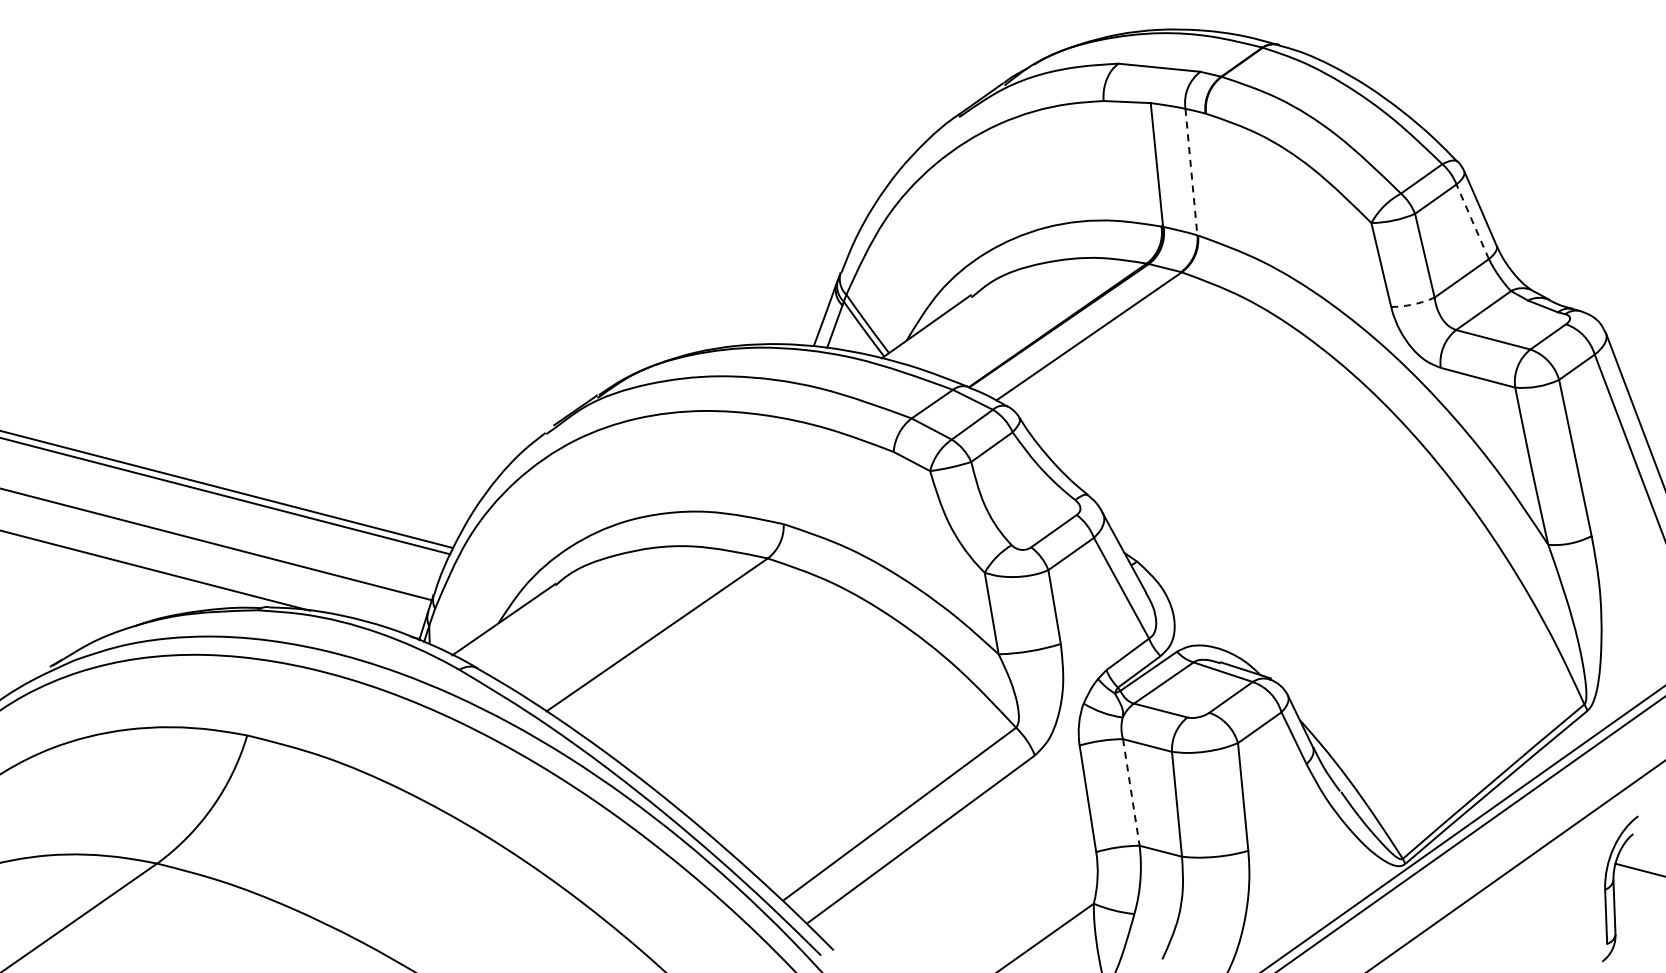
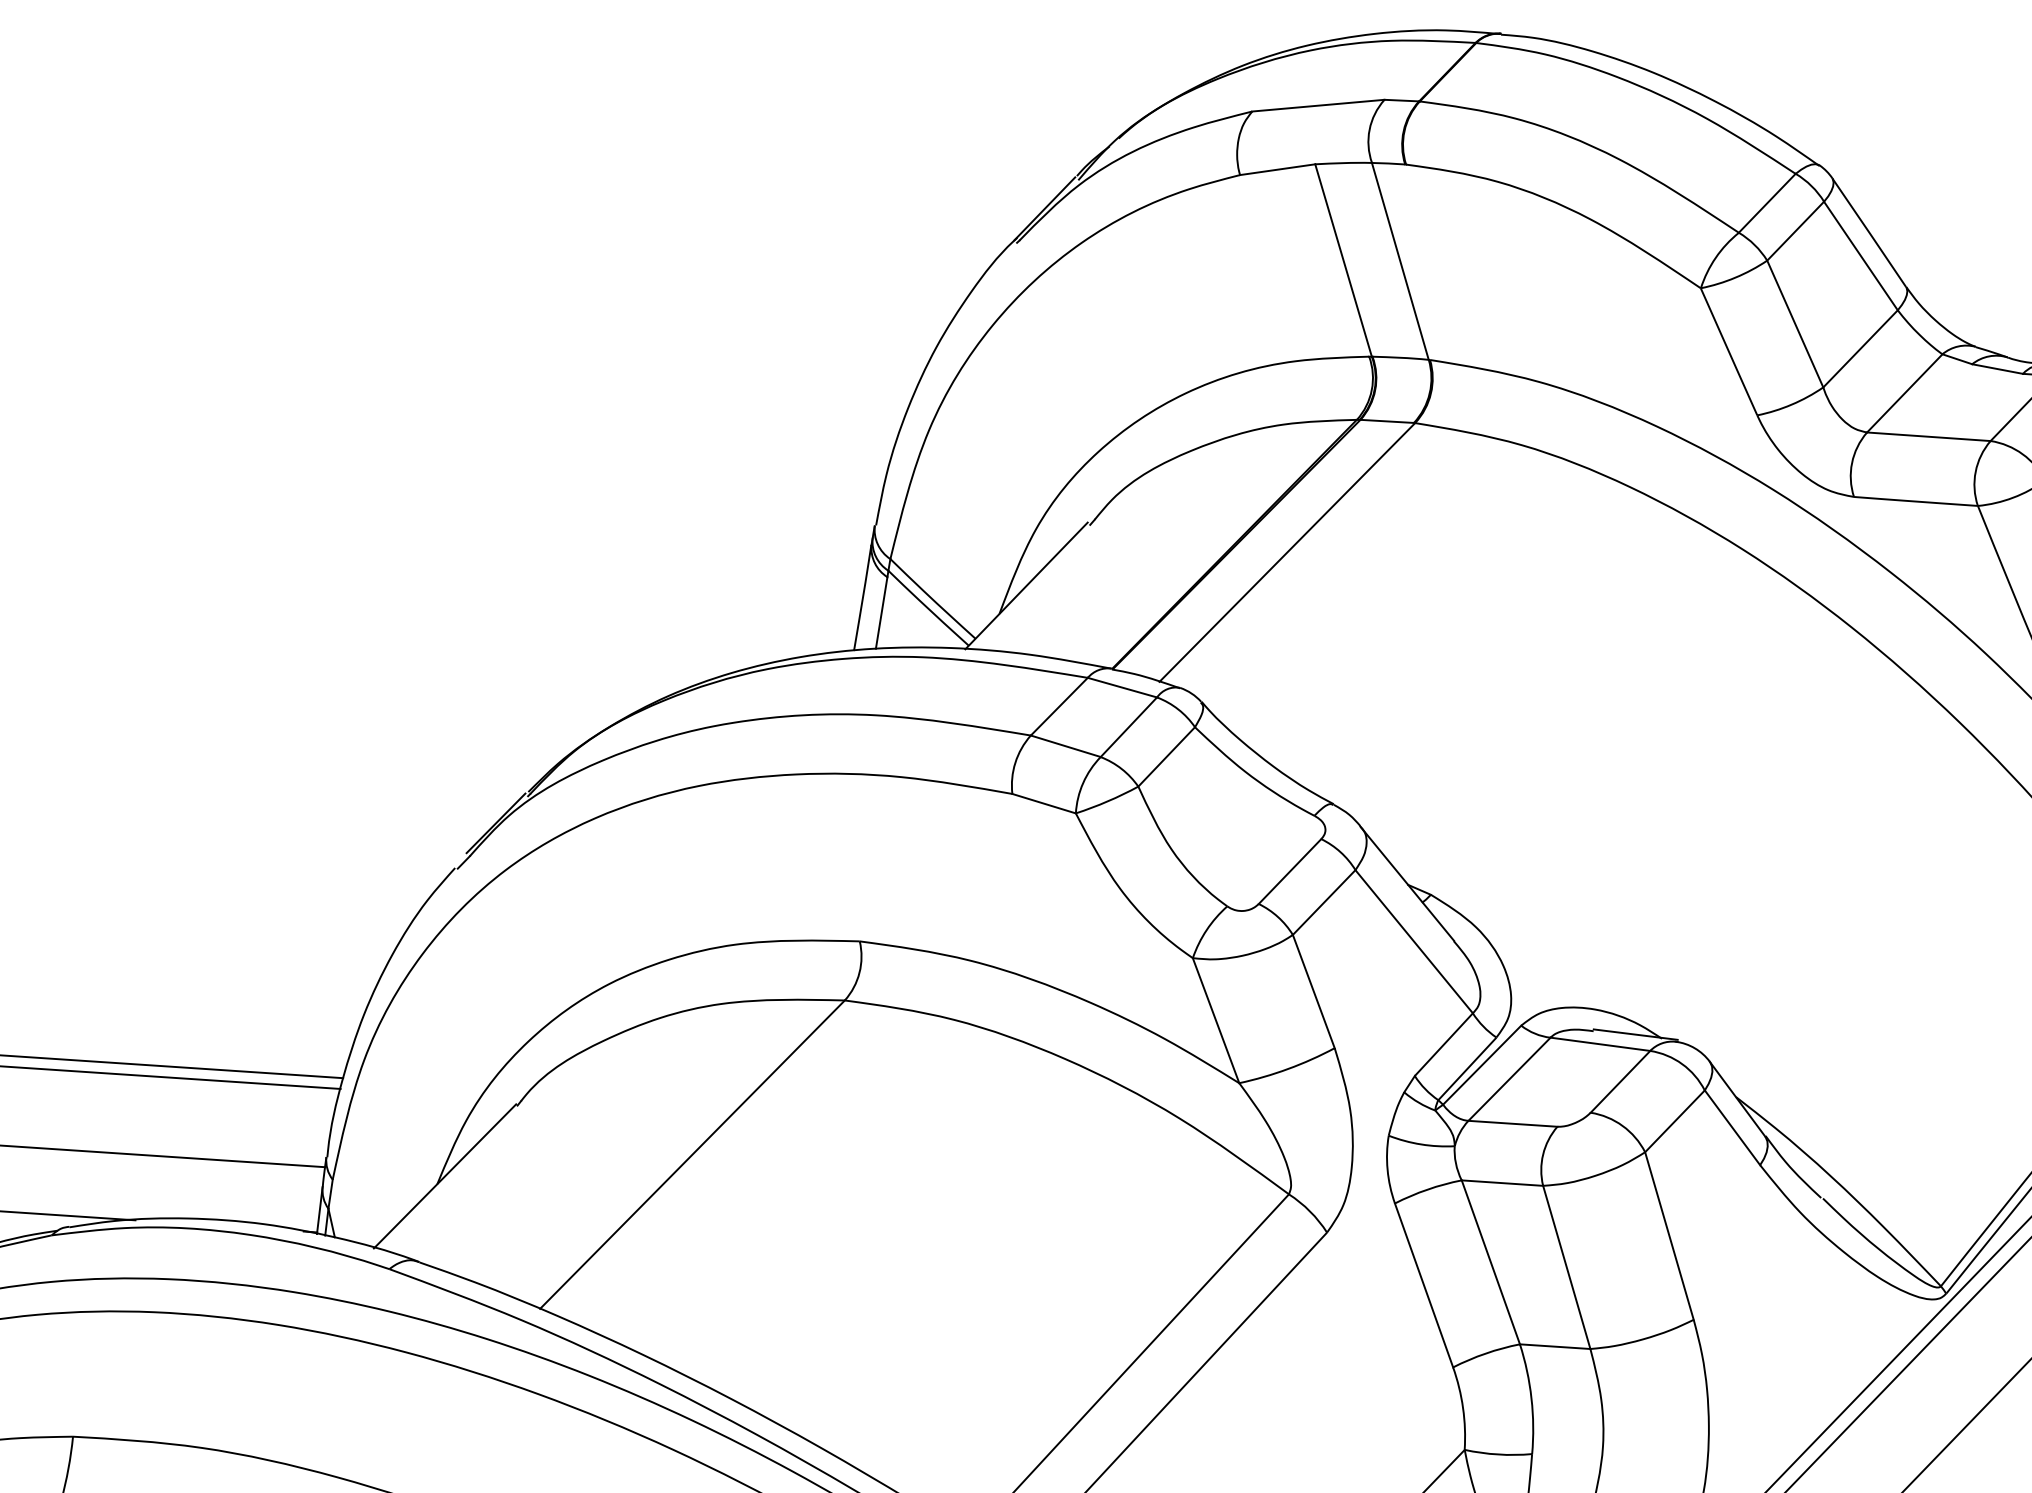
line: (1191, 172) -> (1400, 262), dashed -> solid
line: (1472, 221) -> (1860, 255), dashed -> solid
arc: (1413, 304) -> (1791, 404), dashed -> solid
line: (1131, 792) -> (1491, 1262), dashed -> solid

